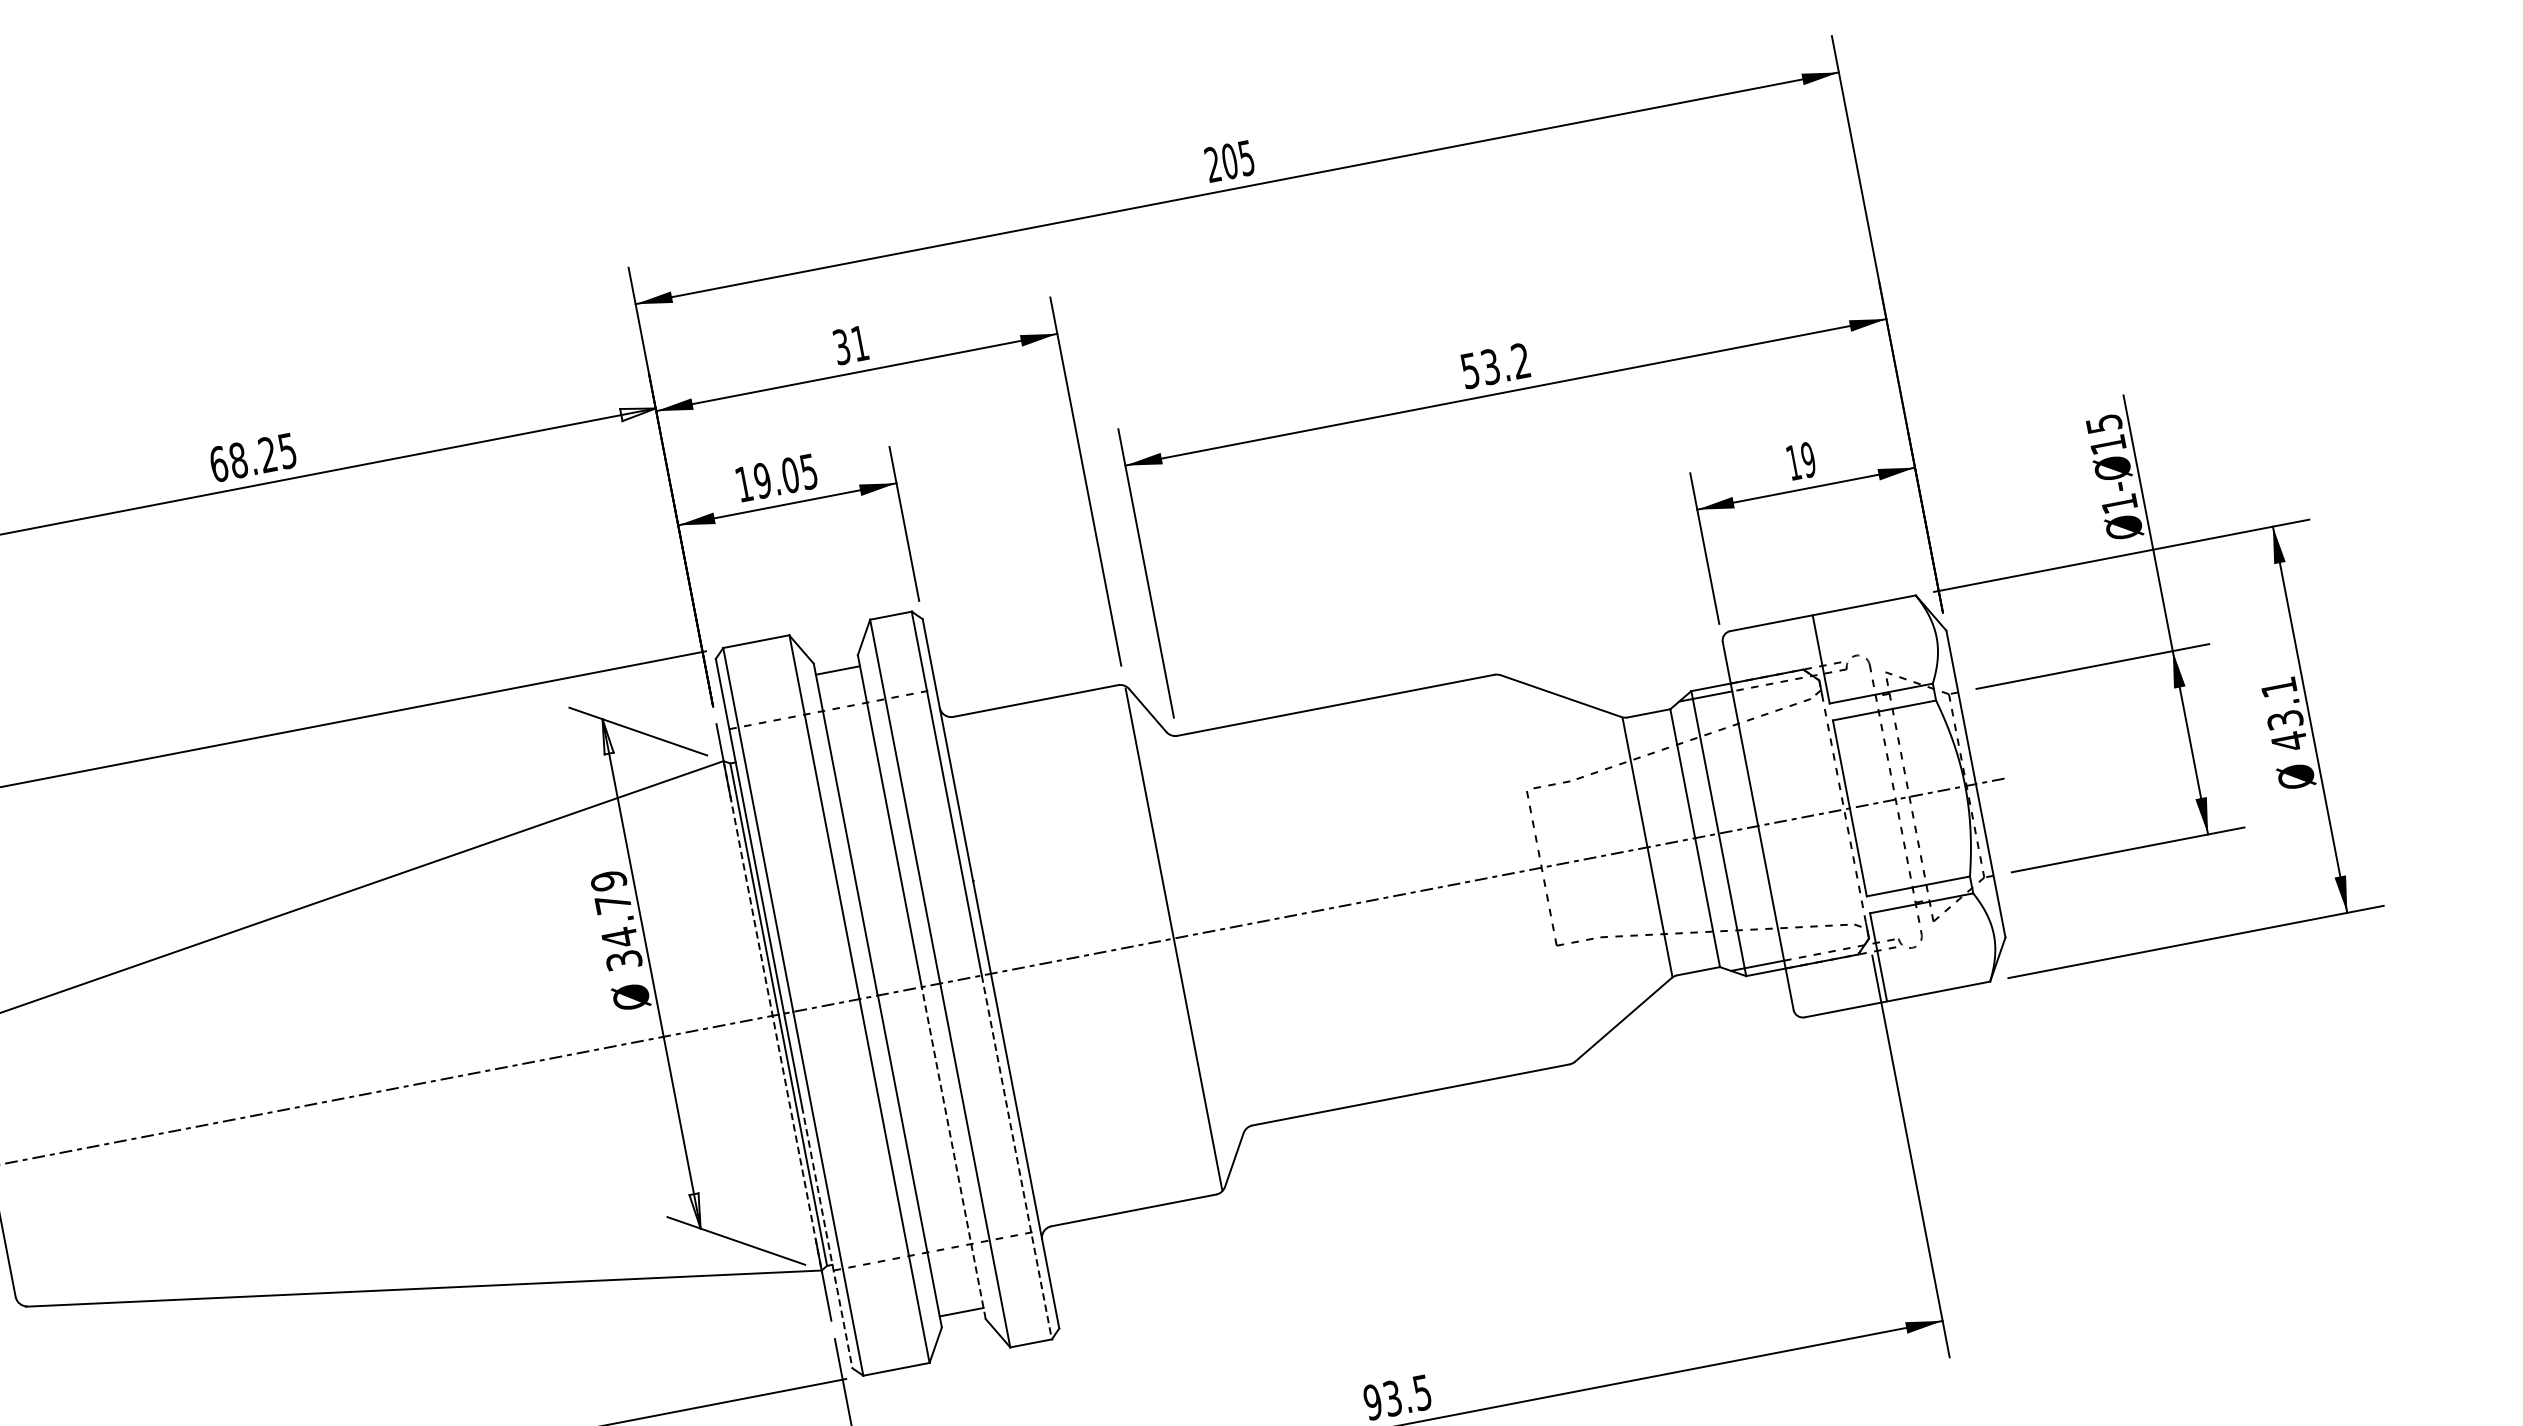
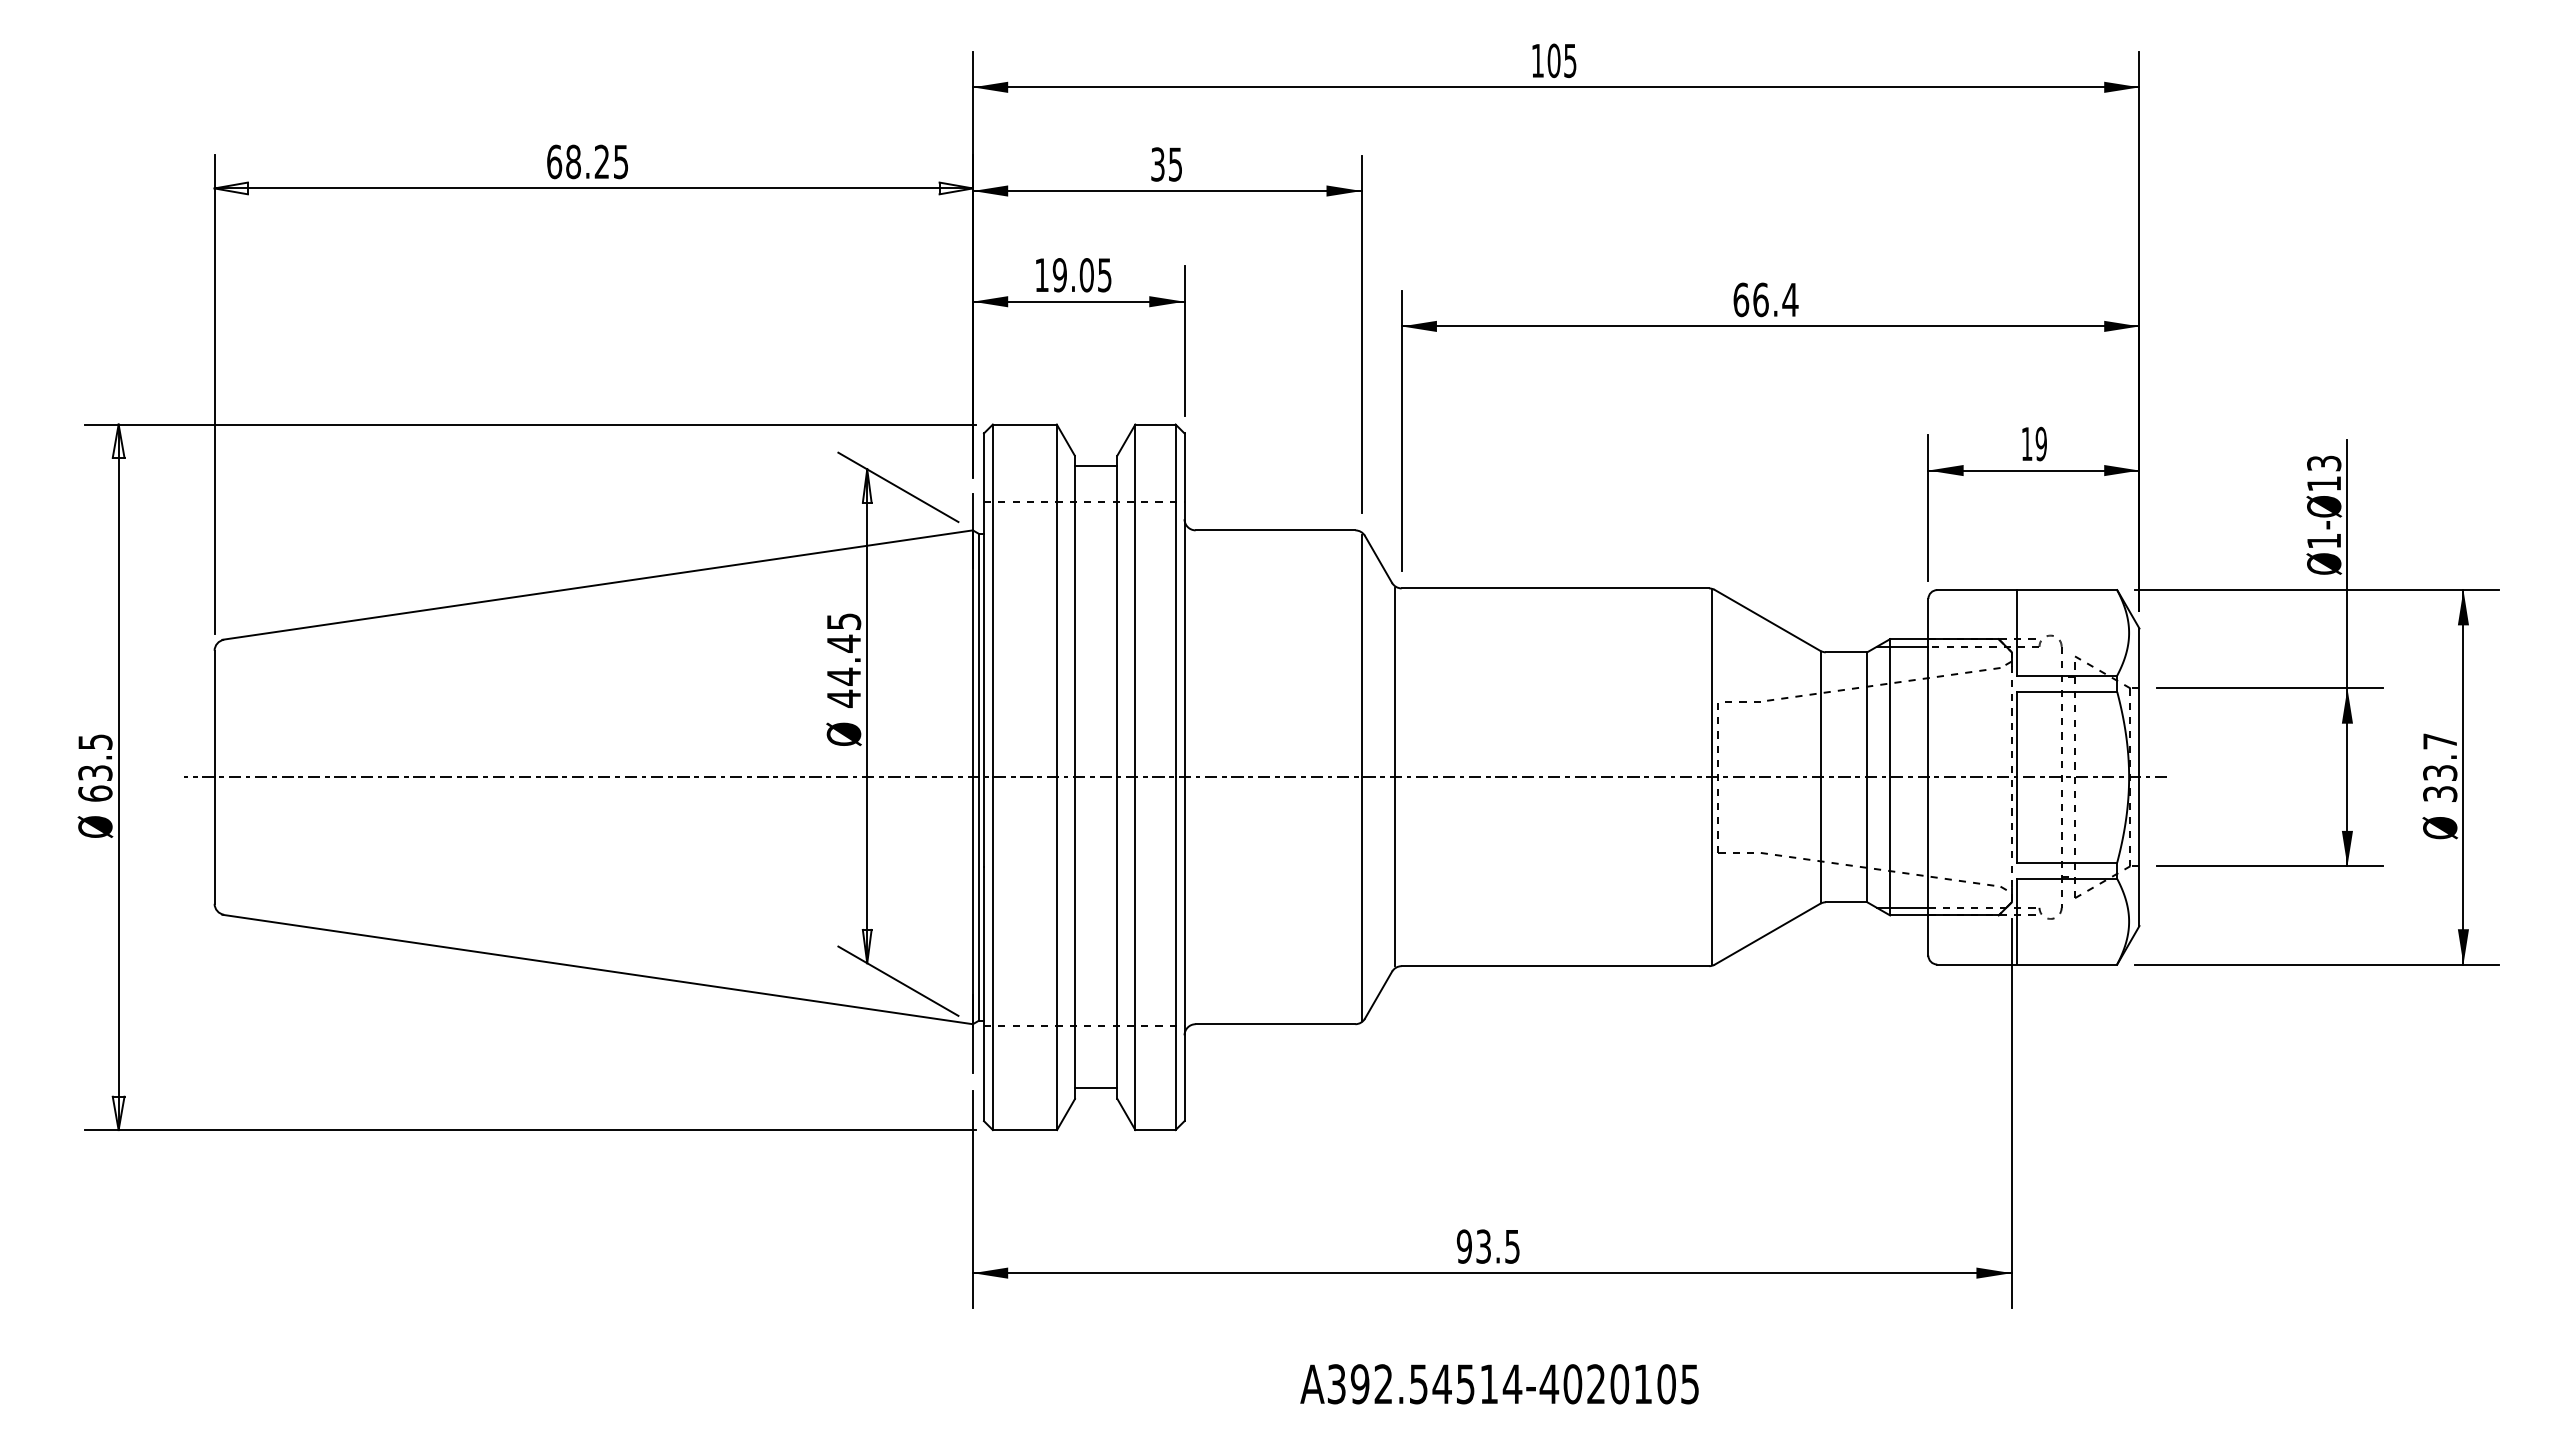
text: (1212, 164) -> (1537, 60), 205 -> 105
text: (859, 343) -> (1175, 164), 31 -> 35
text: (1495, 365) -> (1765, 299), 53.2 -> 66.4
text: (2103, 422) -> (2323, 462), Ø1-Ø15 -> Ø1-Ø13
text: (2284, 714) -> (2440, 767), 43.1 -> 33.7
line: (1535, 868) -> (1712, 776), added
text: (616, 921) -> (843, 660), 34.79 -> 44.45
line: (1208, 932) -> (1395, 777), added
line: (772, 1017) -> (972, 778), dashed -> solid
line: (953, 1153) -> (1117, 938), dashed -> solid
line: (1016, 1158) -> (1175, 954), dashed -> solid
line: (827, 1237) -> (984, 994), dashed -> solid

